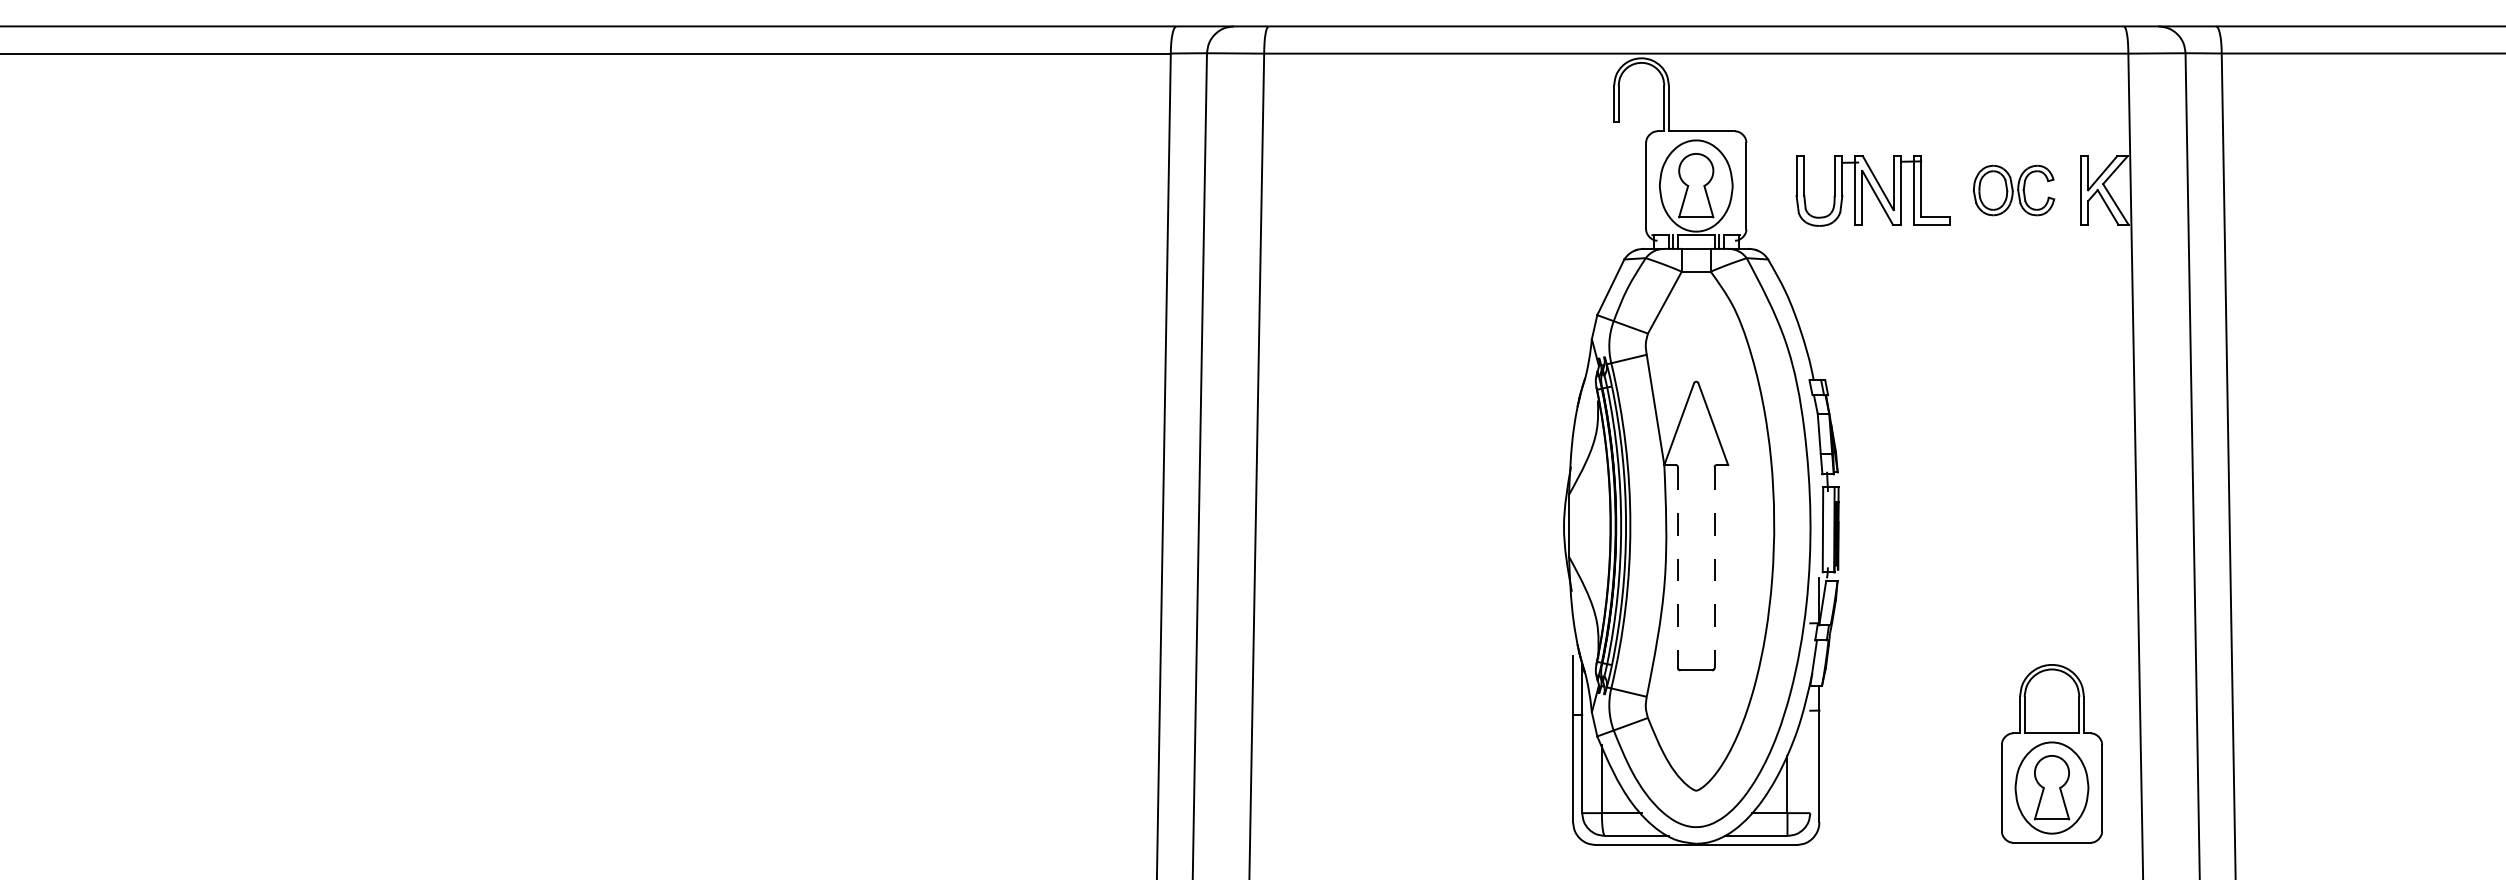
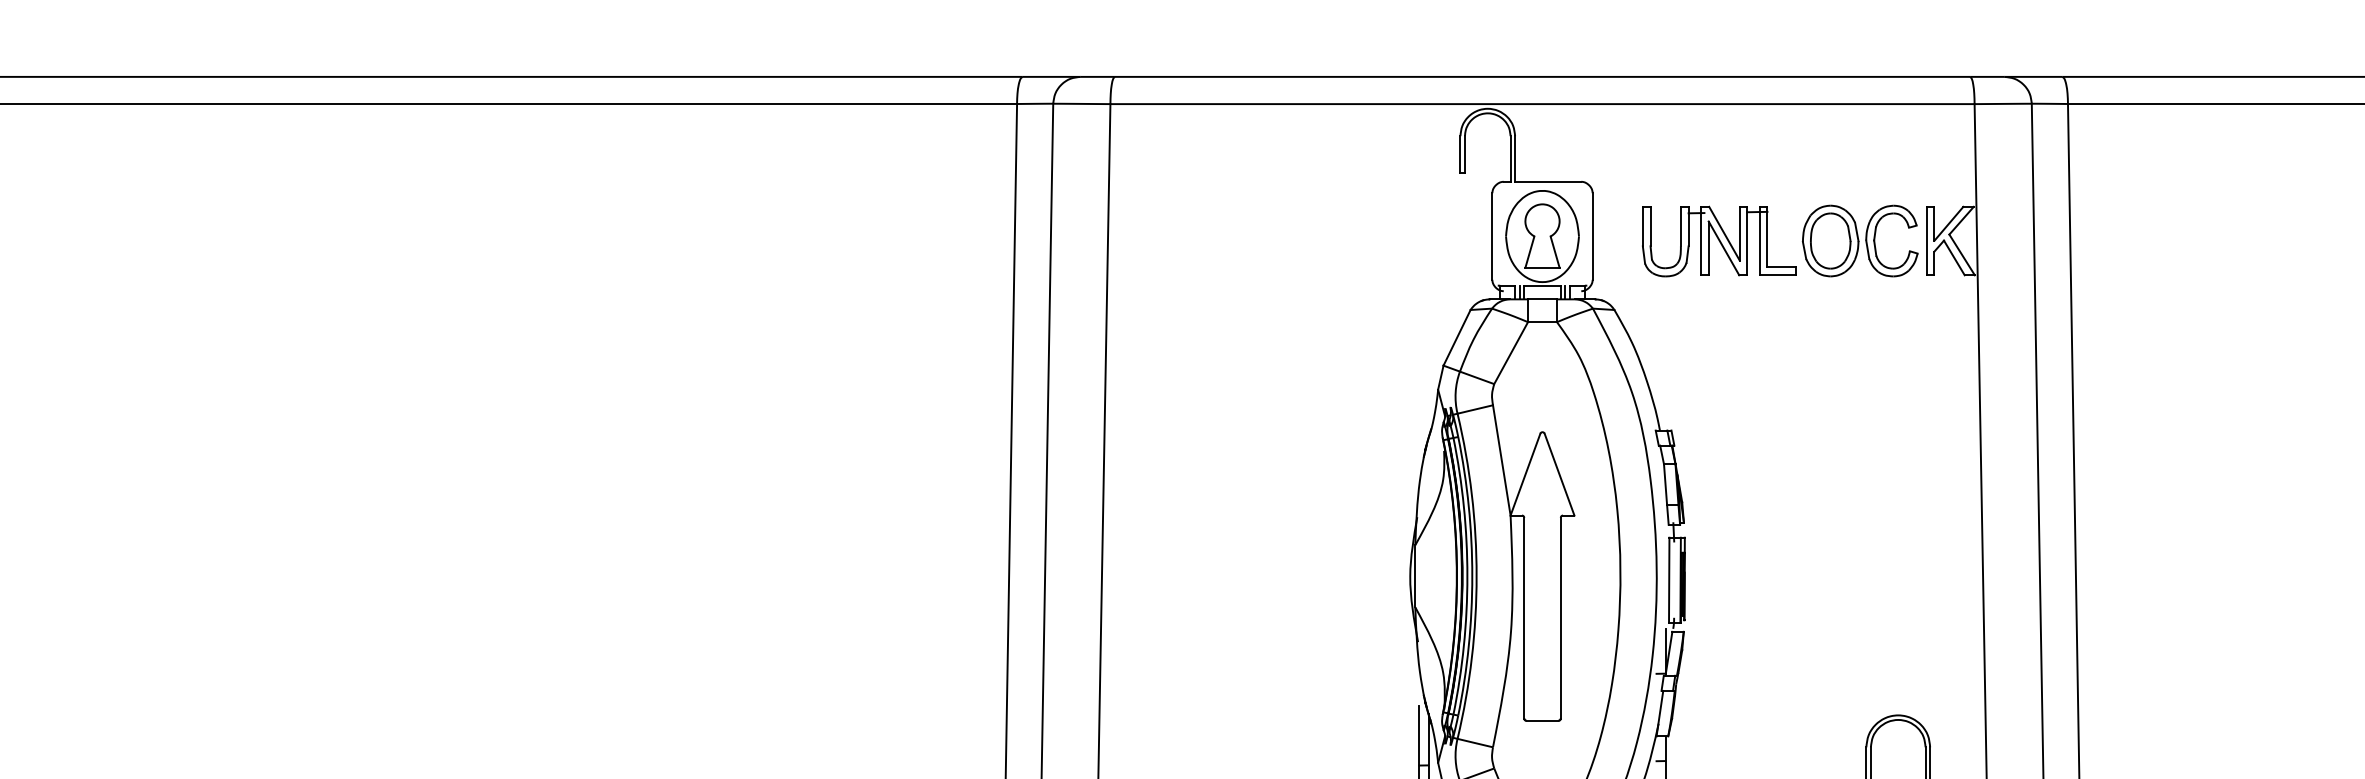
part: (2013, 190) -> (1859, 240), size x1.43
line: (1678, 568) -> (1524, 618), dashed -> solid
line: (1714, 568) -> (1560, 618), dashed -> solid

